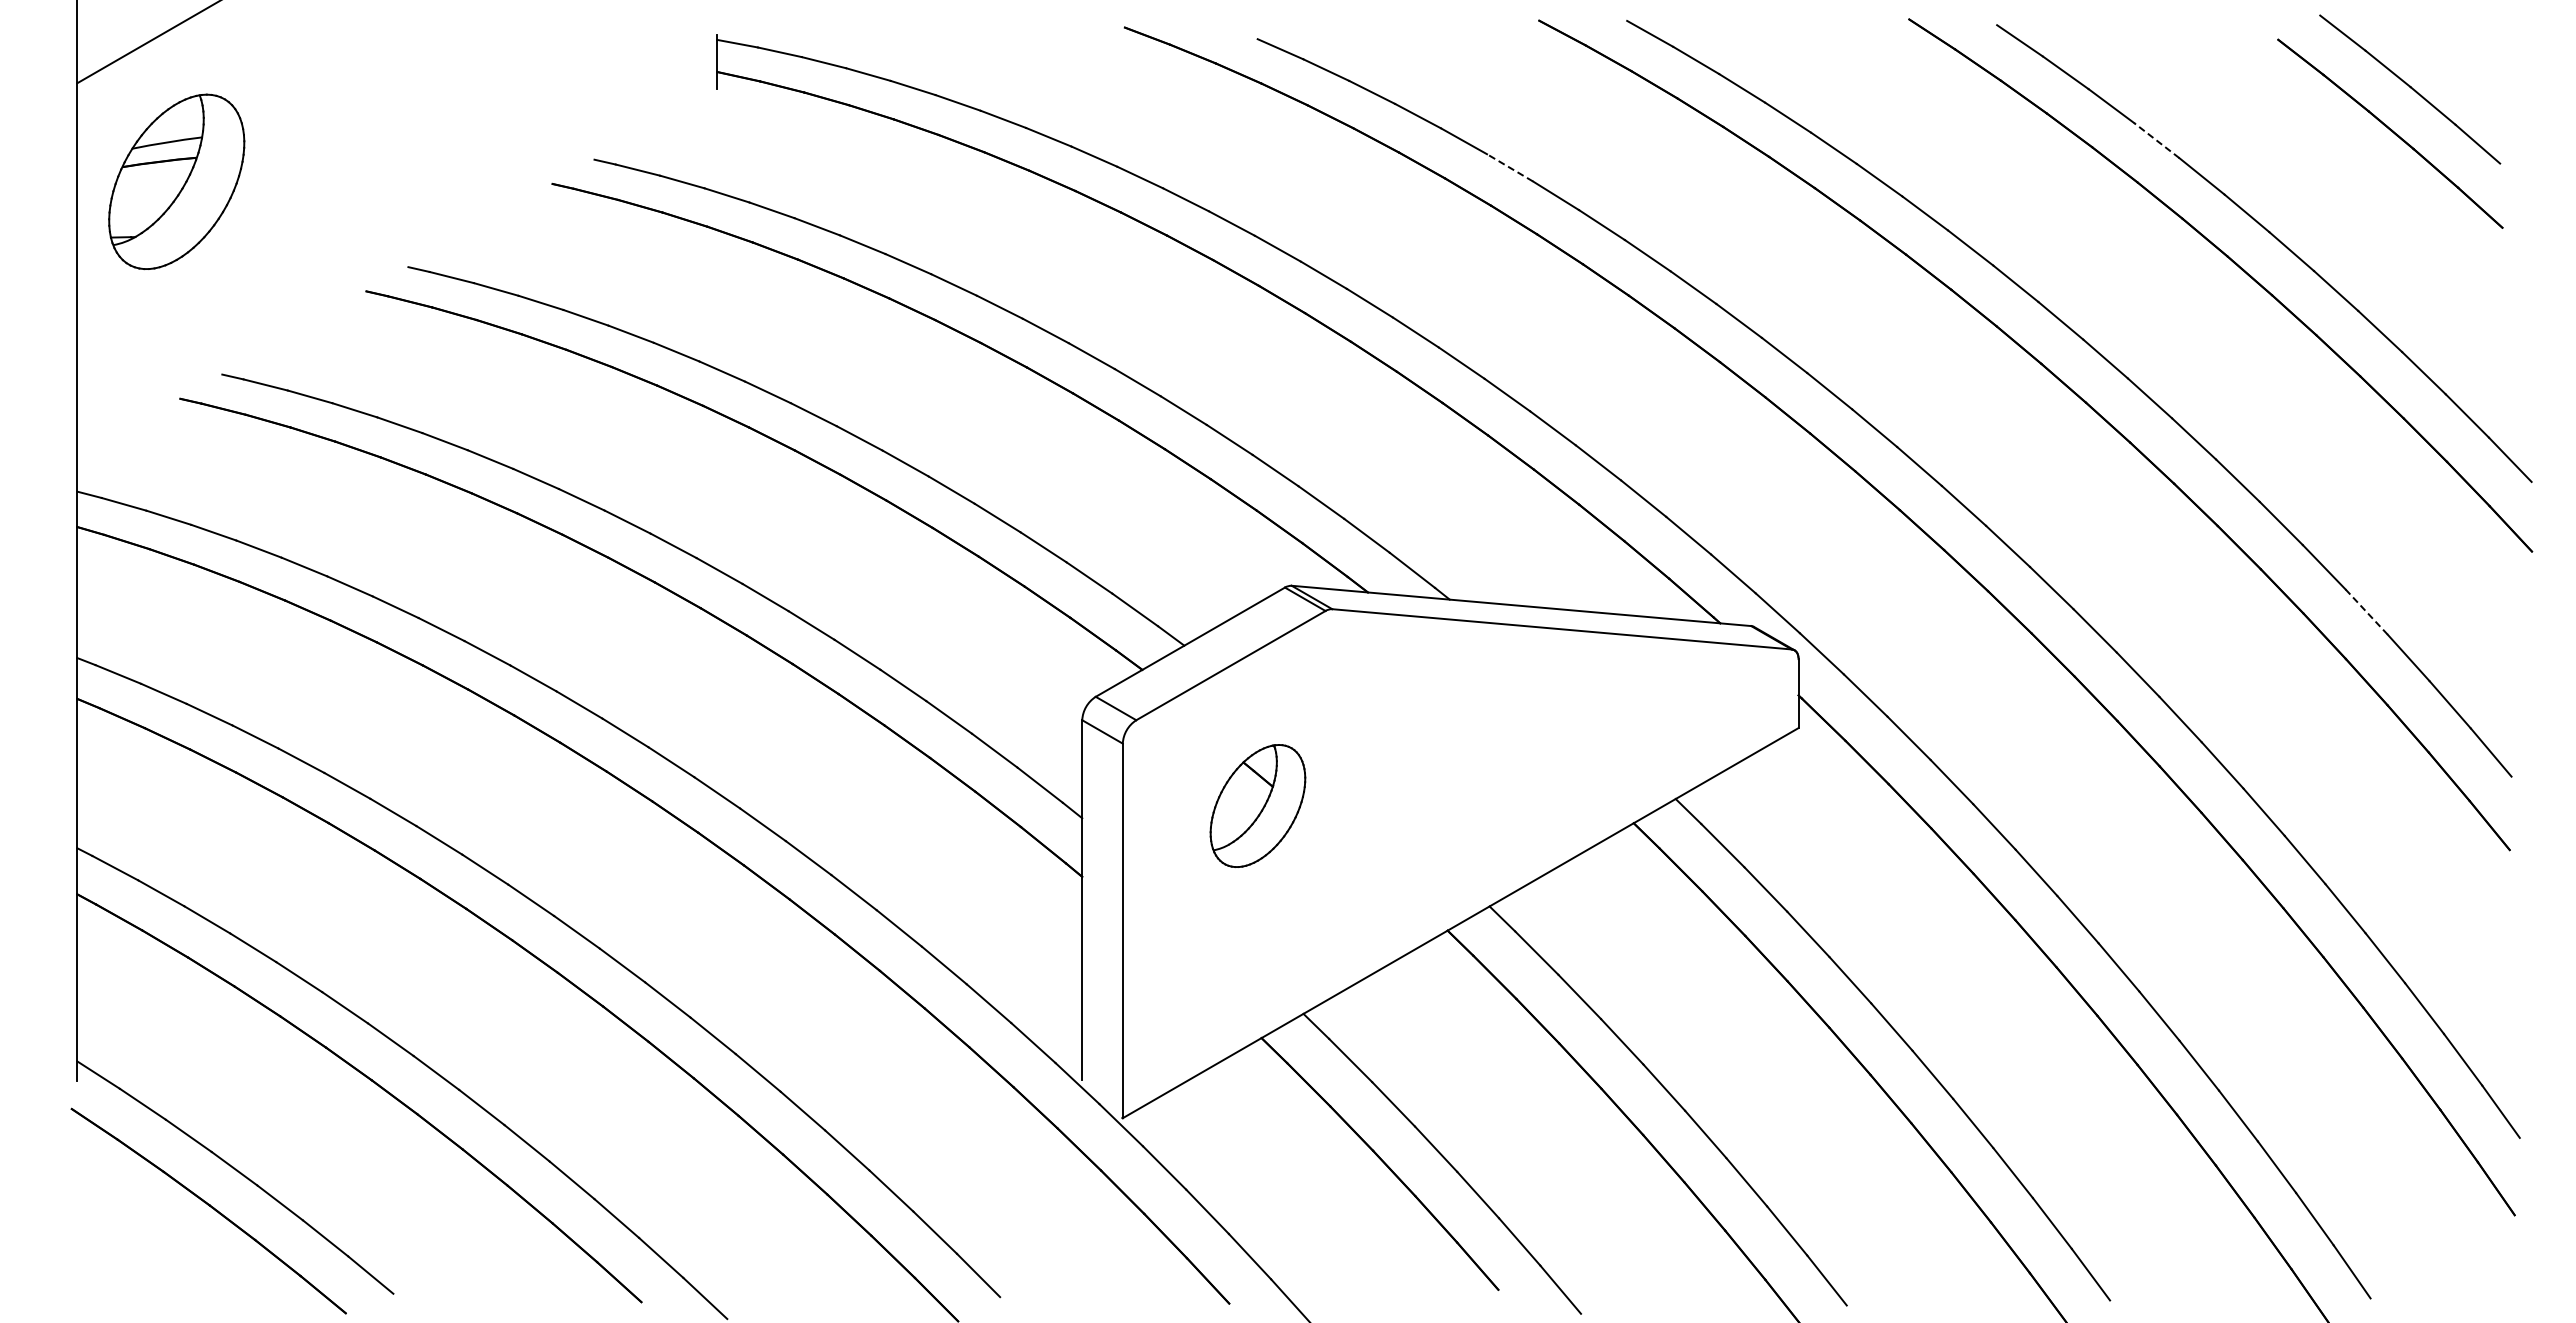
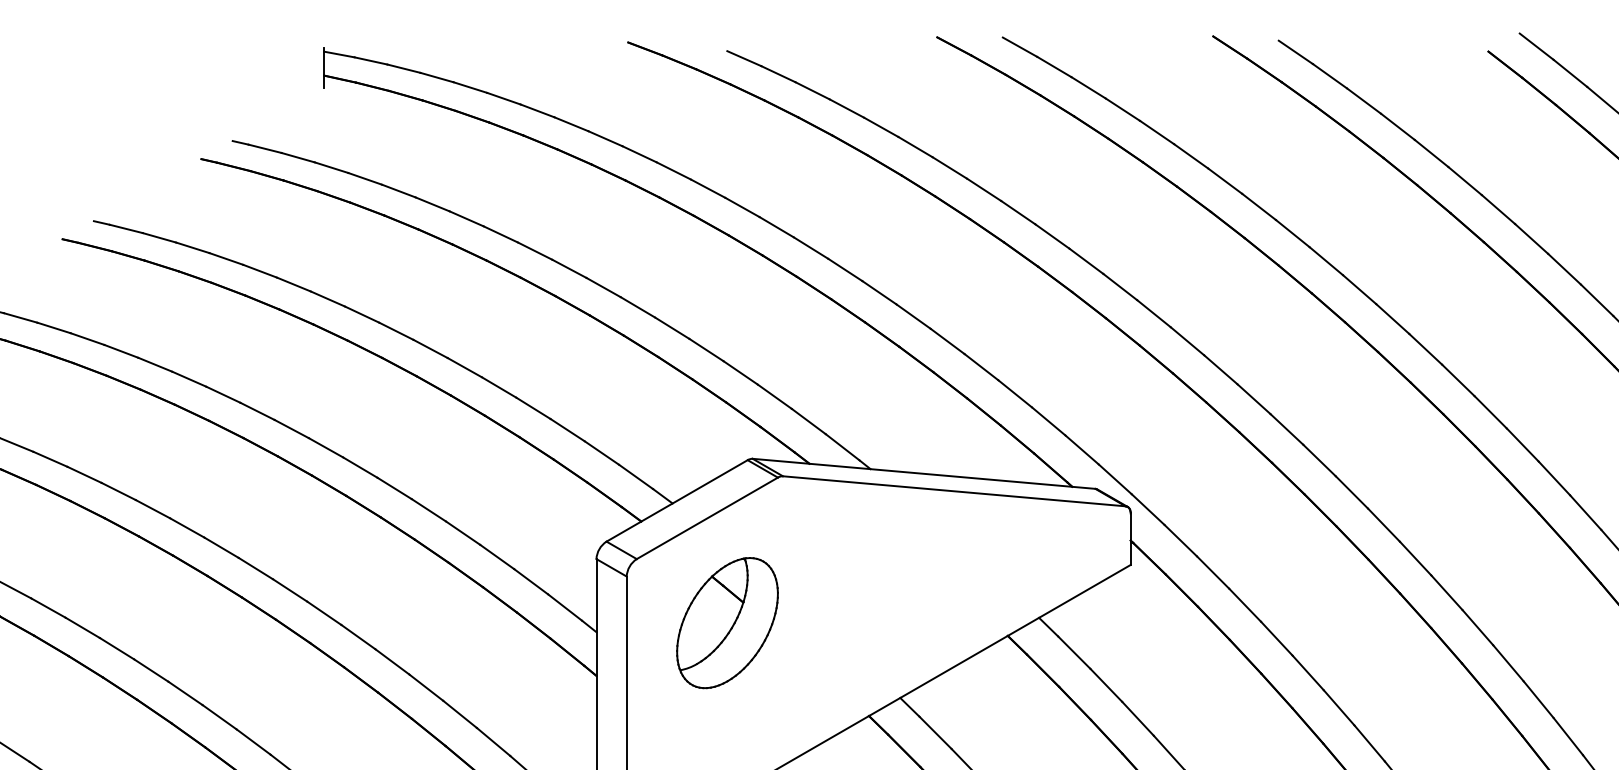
line: (2156, 140) -> (1397, 126), dashed -> solid
line: (1510, 167) -> (915, 146), dashed -> solid
line: (2366, 611) -> (1554, 478), dashed -> solid
part: (1257, 805) -> (727, 622), size x1.43

